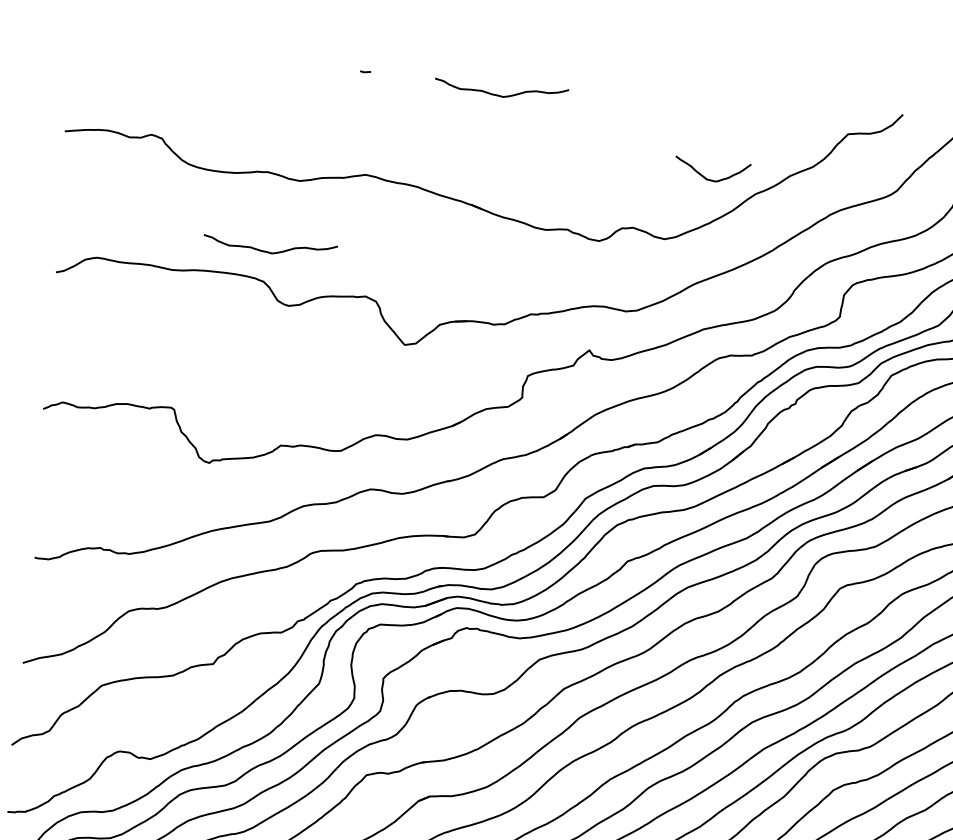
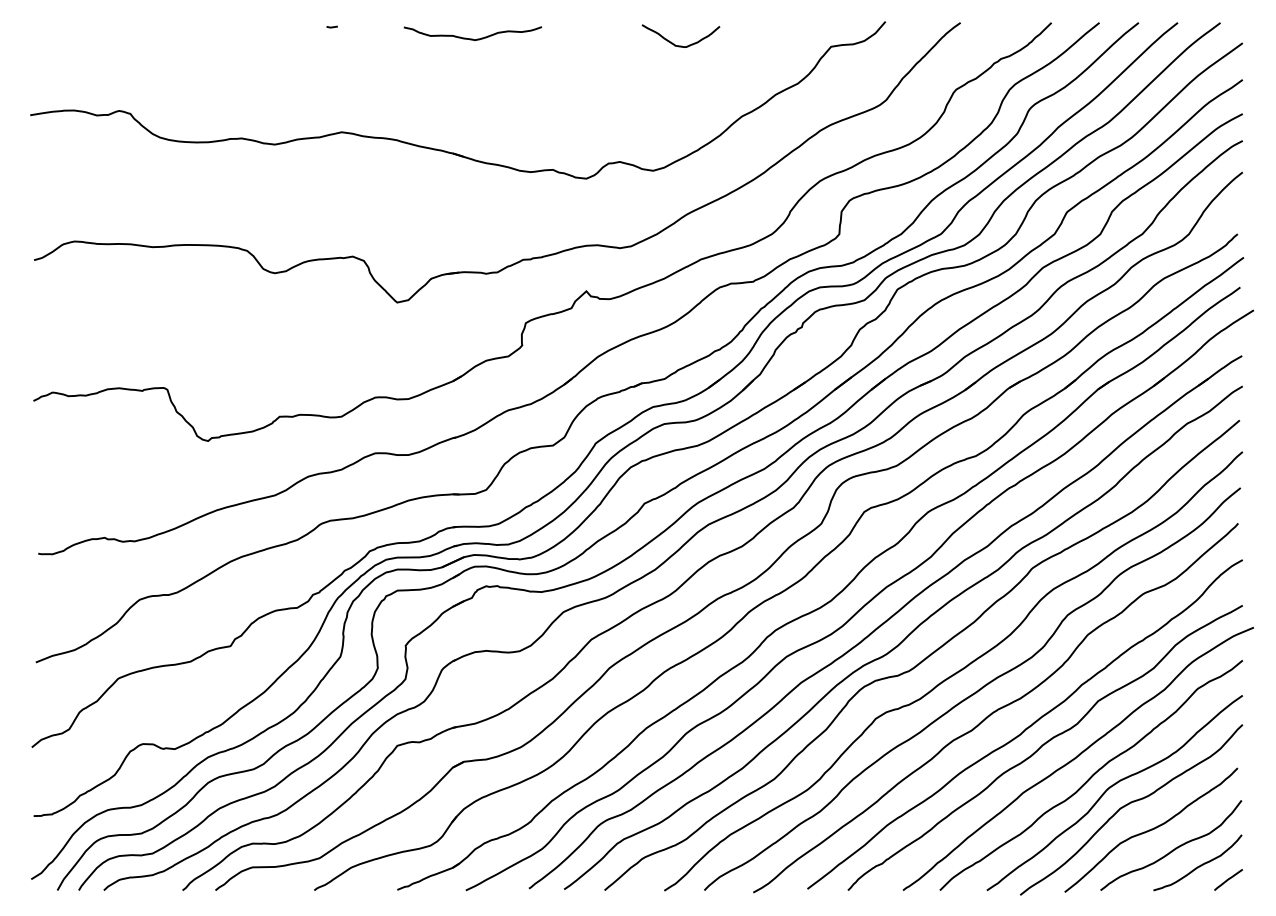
curve: (705, 177) -> (674, 43), moved
curve: (269, 251) -> (250, 219), removed

